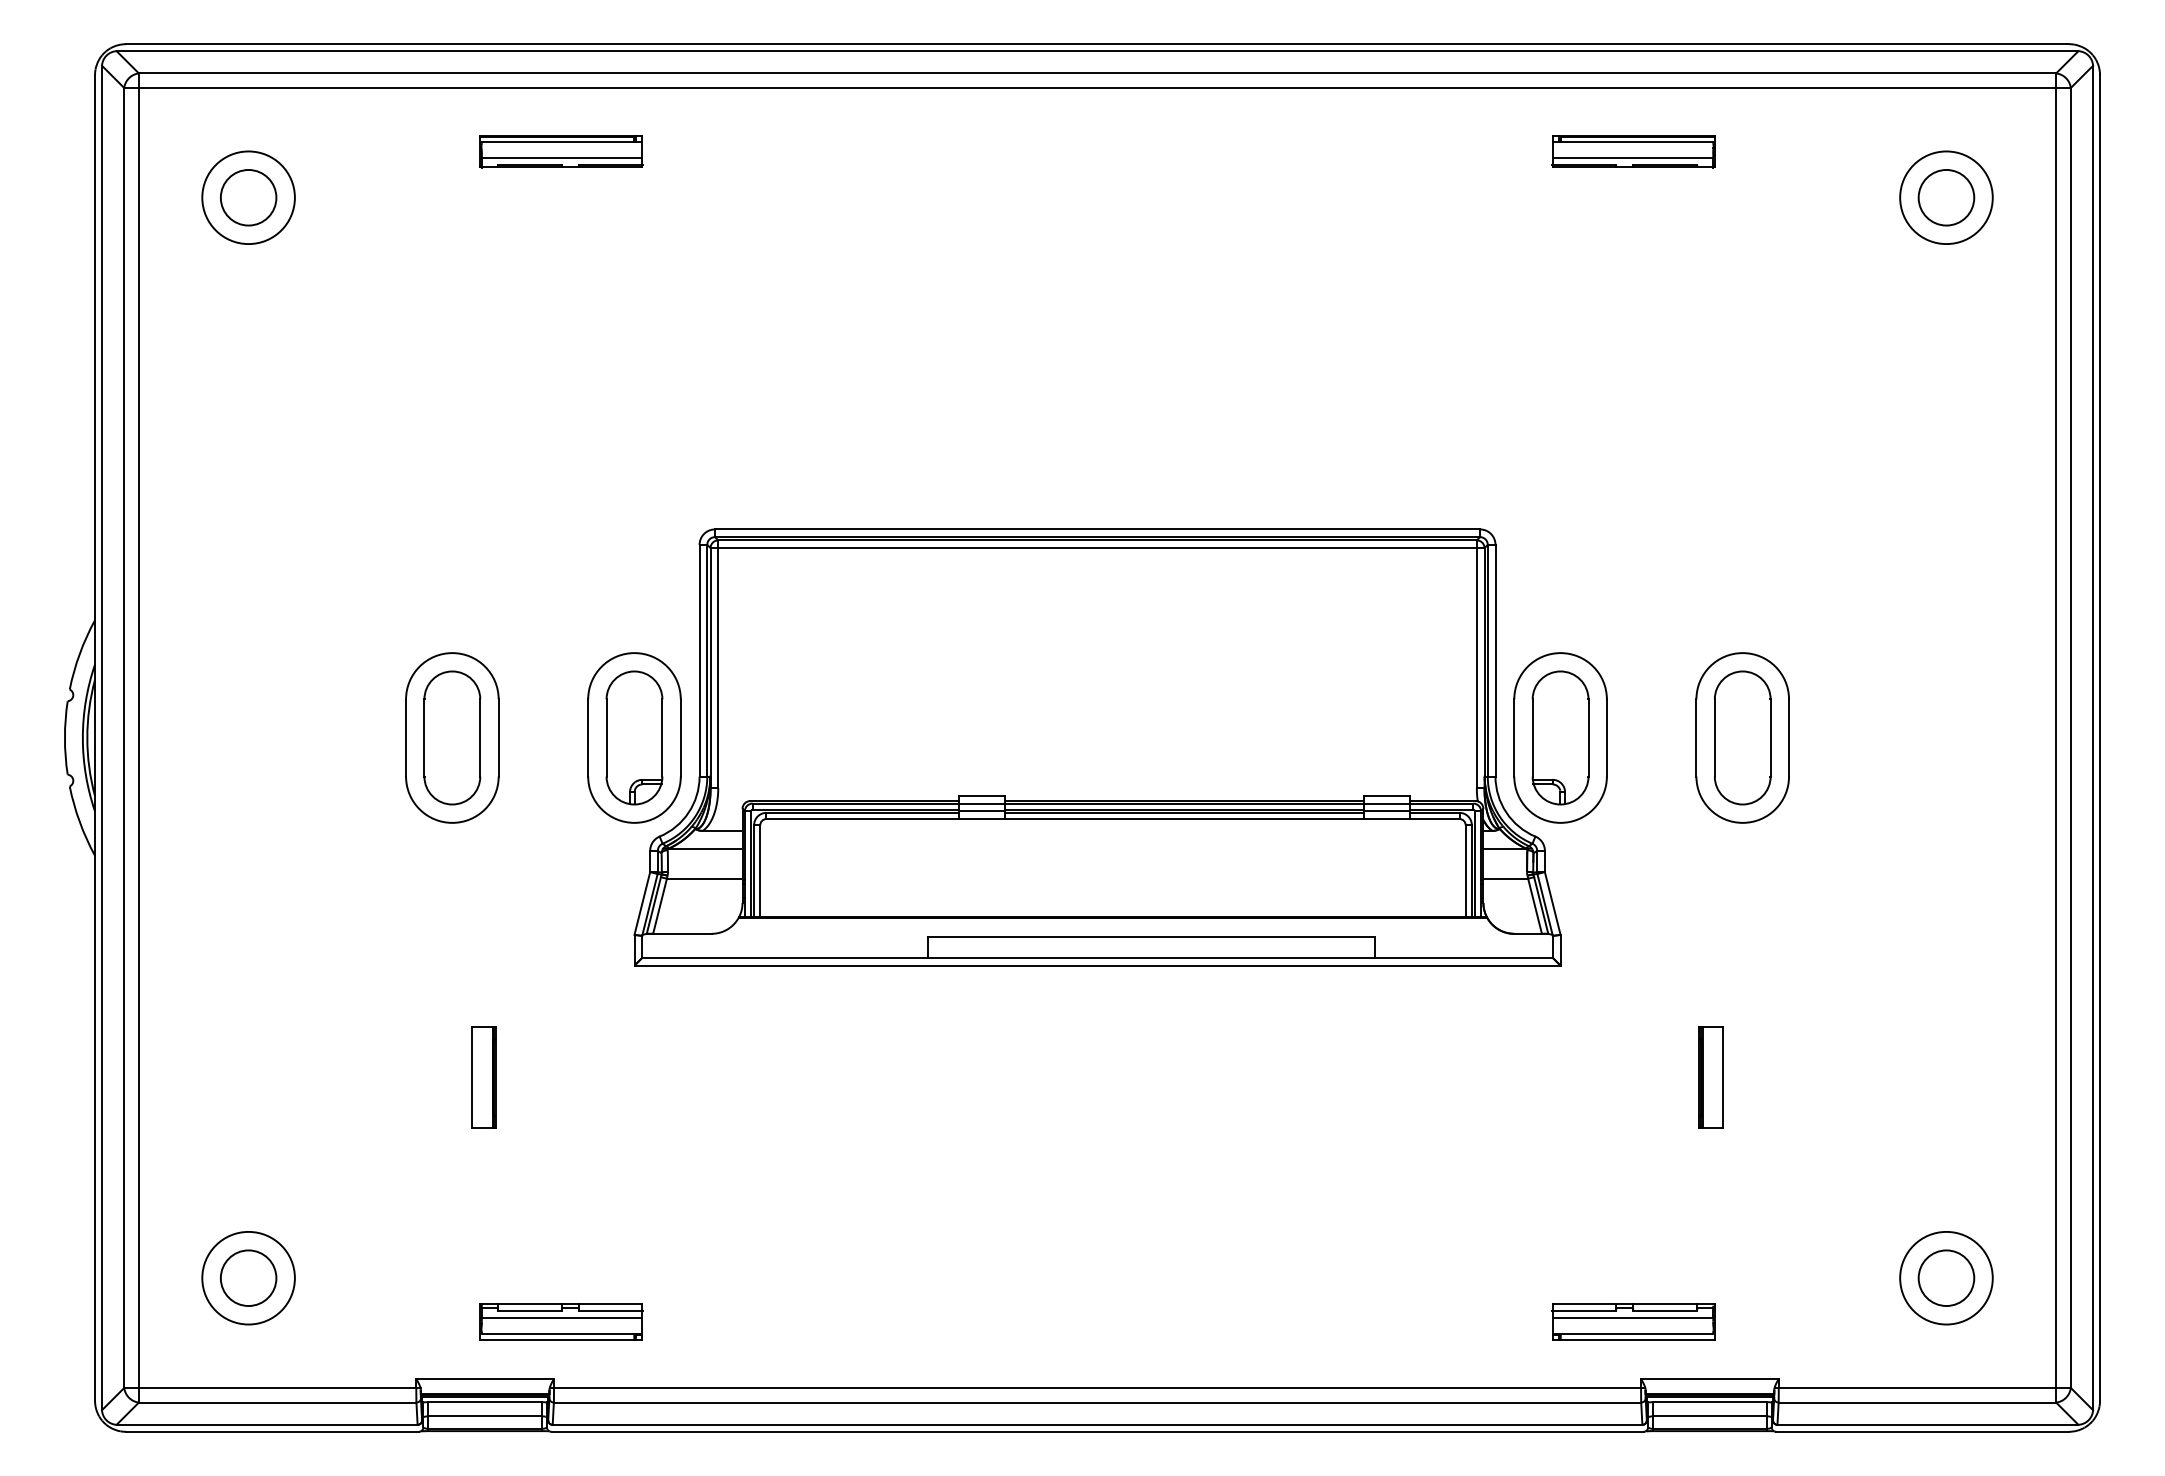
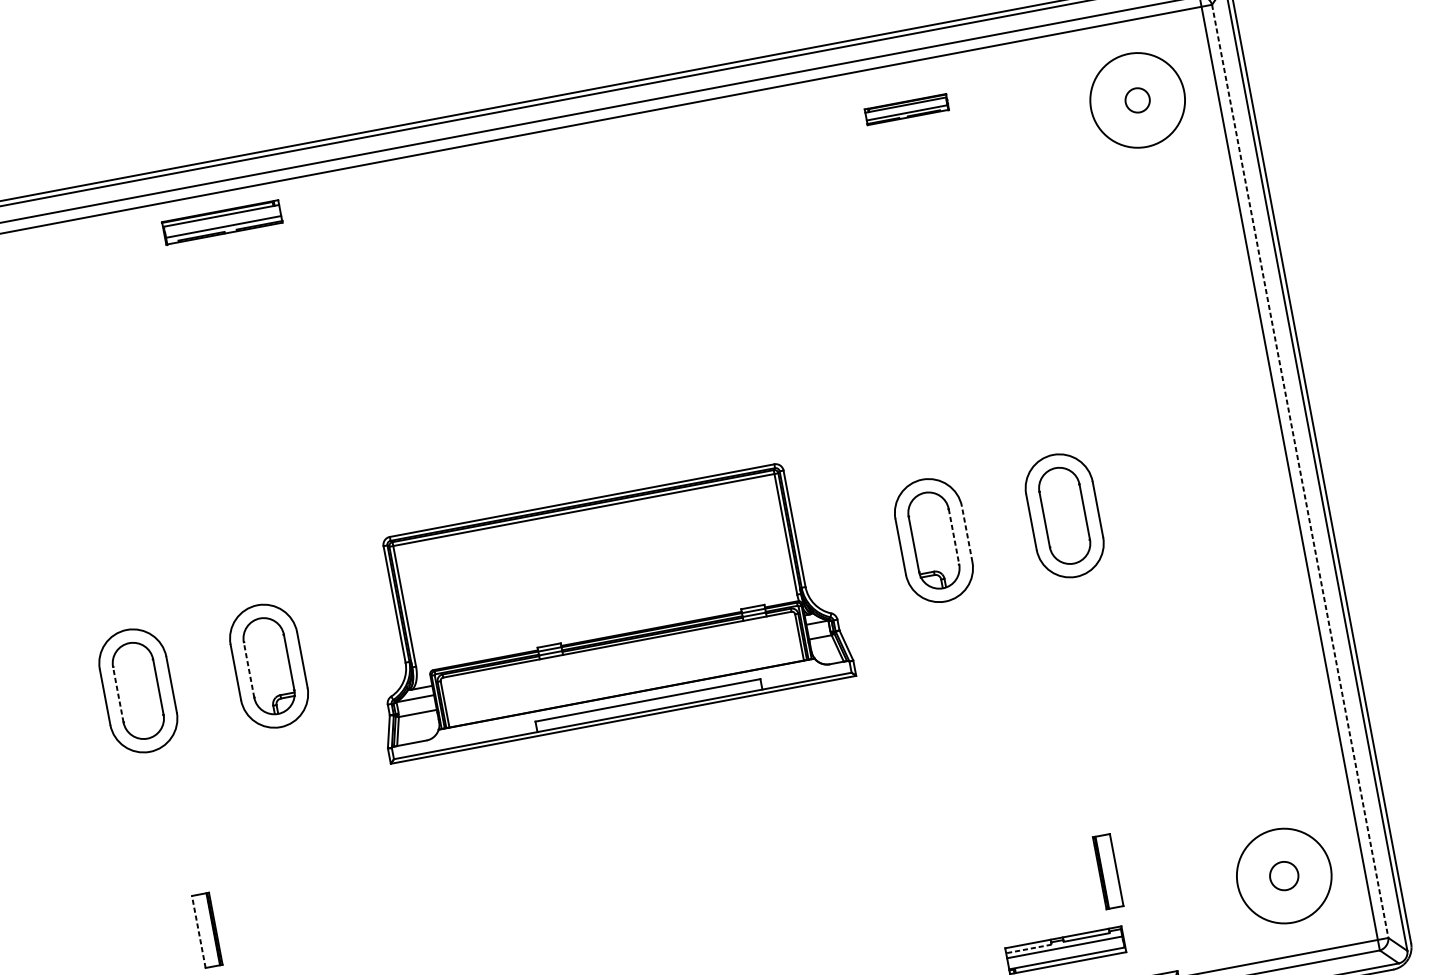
part: (561, 151) -> (222, 222), moved
part: (1633, 151) -> (906, 109), size x0.7
circle: (1946, 197) -> (1137, 100), size x0.6
circle: (1946, 197) -> (1137, 100), size x1.4
line: (424, 738) -> (118, 695), solid -> dashed
line: (606, 738) -> (249, 670), solid -> dashed
line: (1588, 738) -> (954, 537), solid -> dashed
line: (1606, 738) -> (966, 534), solid -> dashed
line: (2070, 738) -> (1300, 471), solid -> dashed
part: (1097, 747) -> (602, 610), size x0.7
line: (472, 1077) -> (198, 931), solid -> dashed
part: (1710, 1077) -> (1107, 871), moved
circle: (1946, 1277) -> (1284, 875), size x1.4
circle: (1946, 1278) -> (1284, 876), size x0.7
line: (1583, 1311) -> (1028, 949), solid -> dashed

